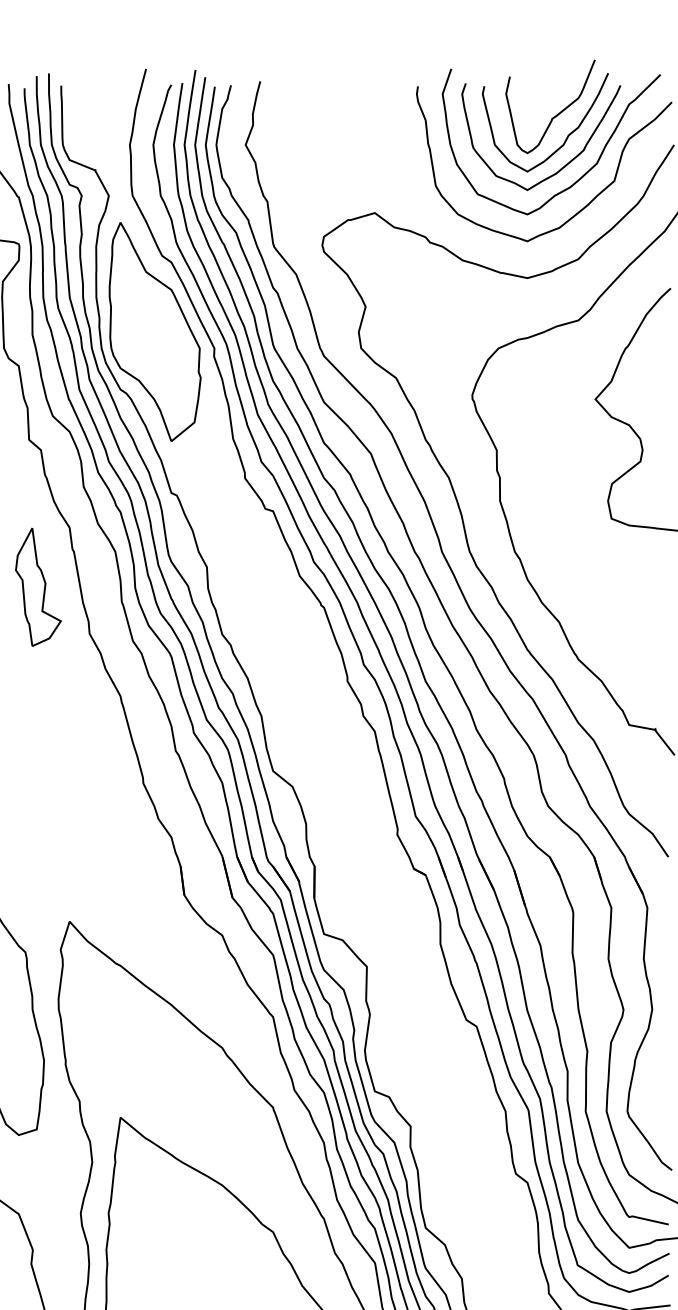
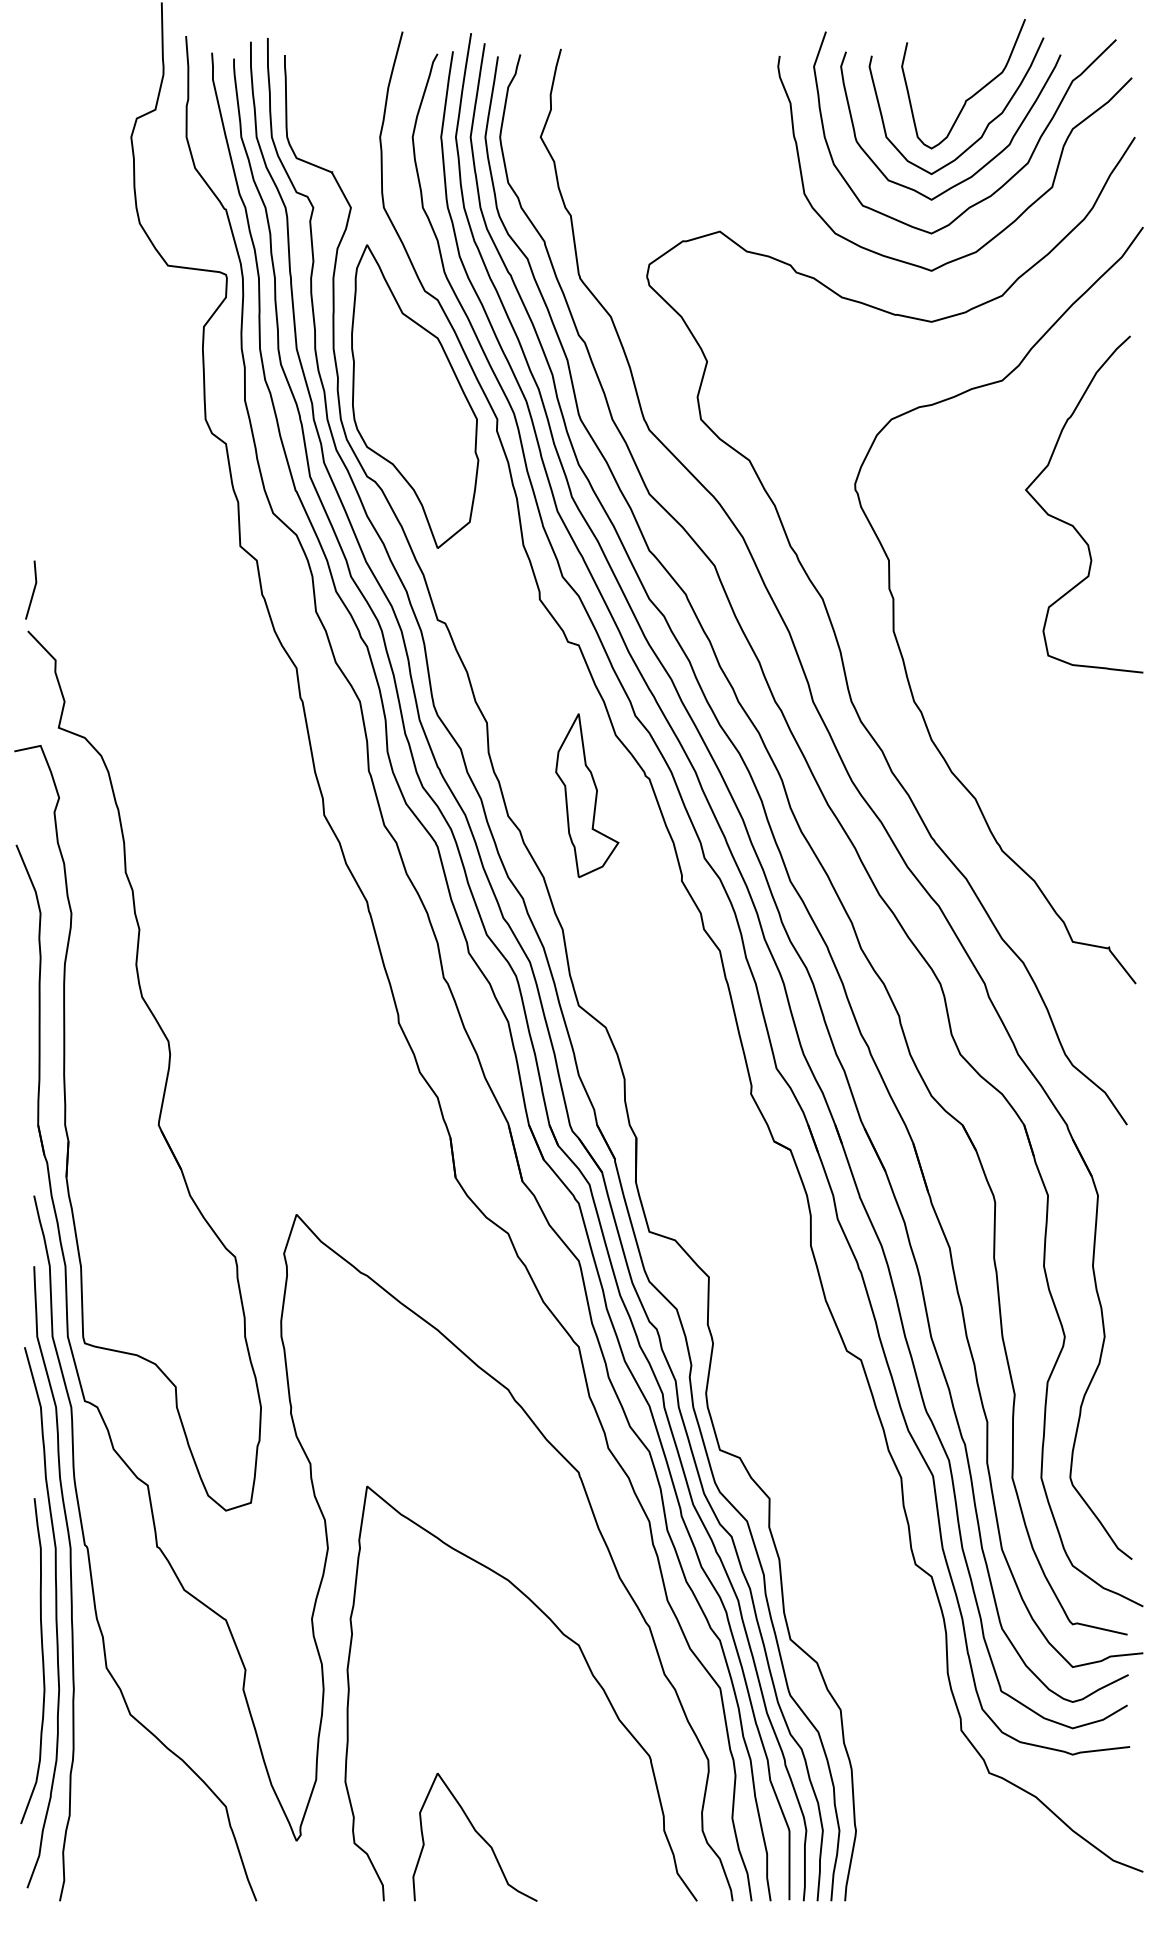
part: (38, 587) -> (587, 795), moved

